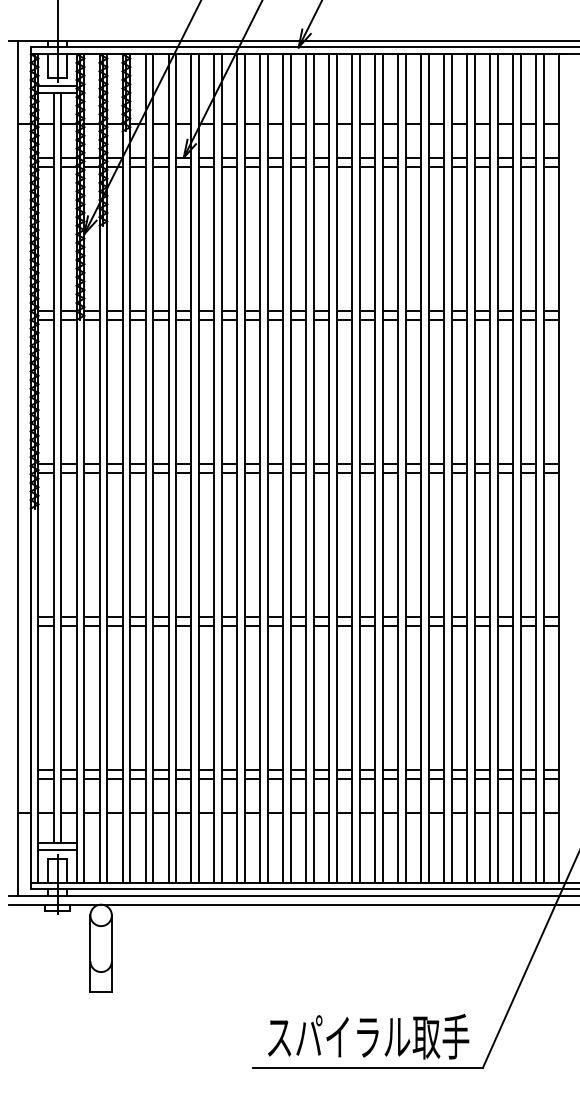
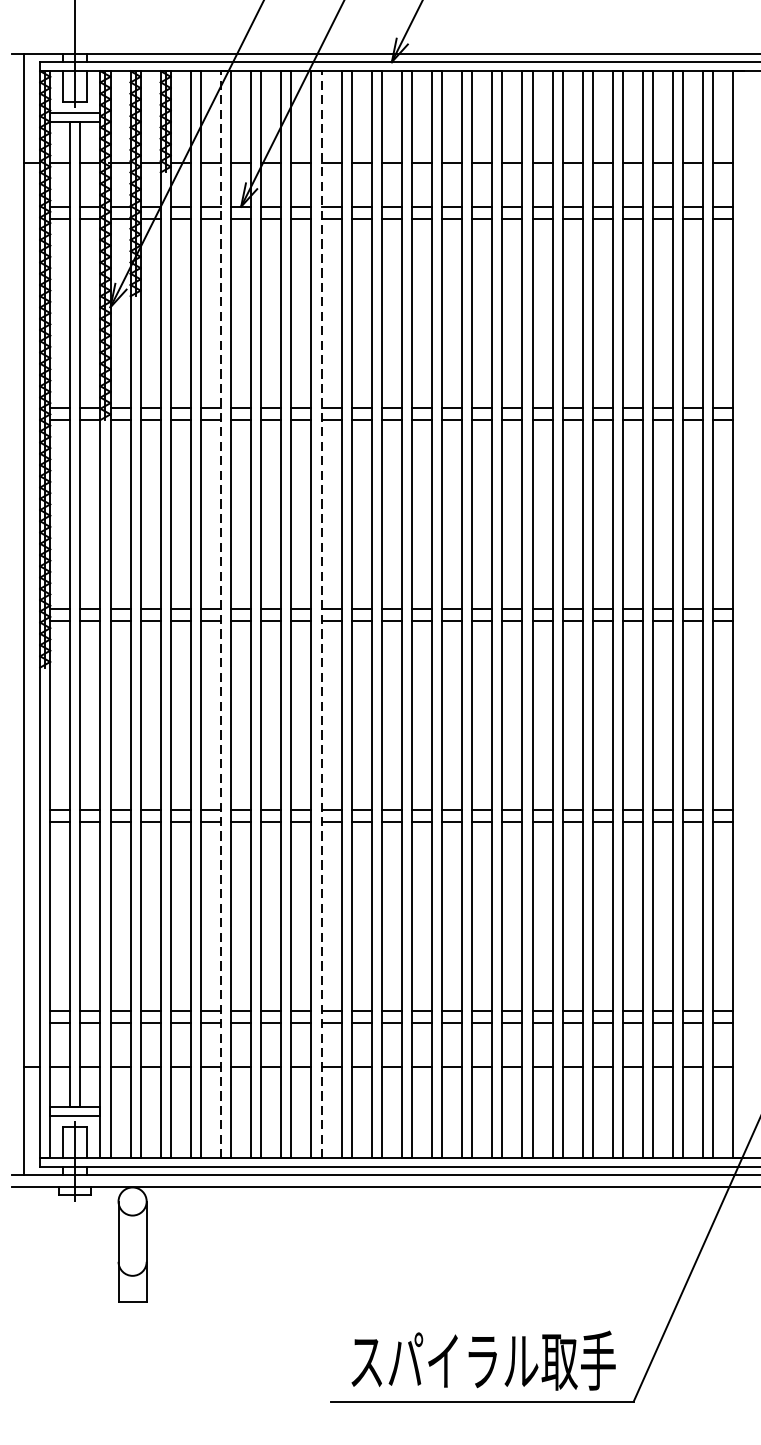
line: (168, 467) -> (221, 613), solid -> dashed
line: (245, 467) -> (322, 613), solid -> dashed

